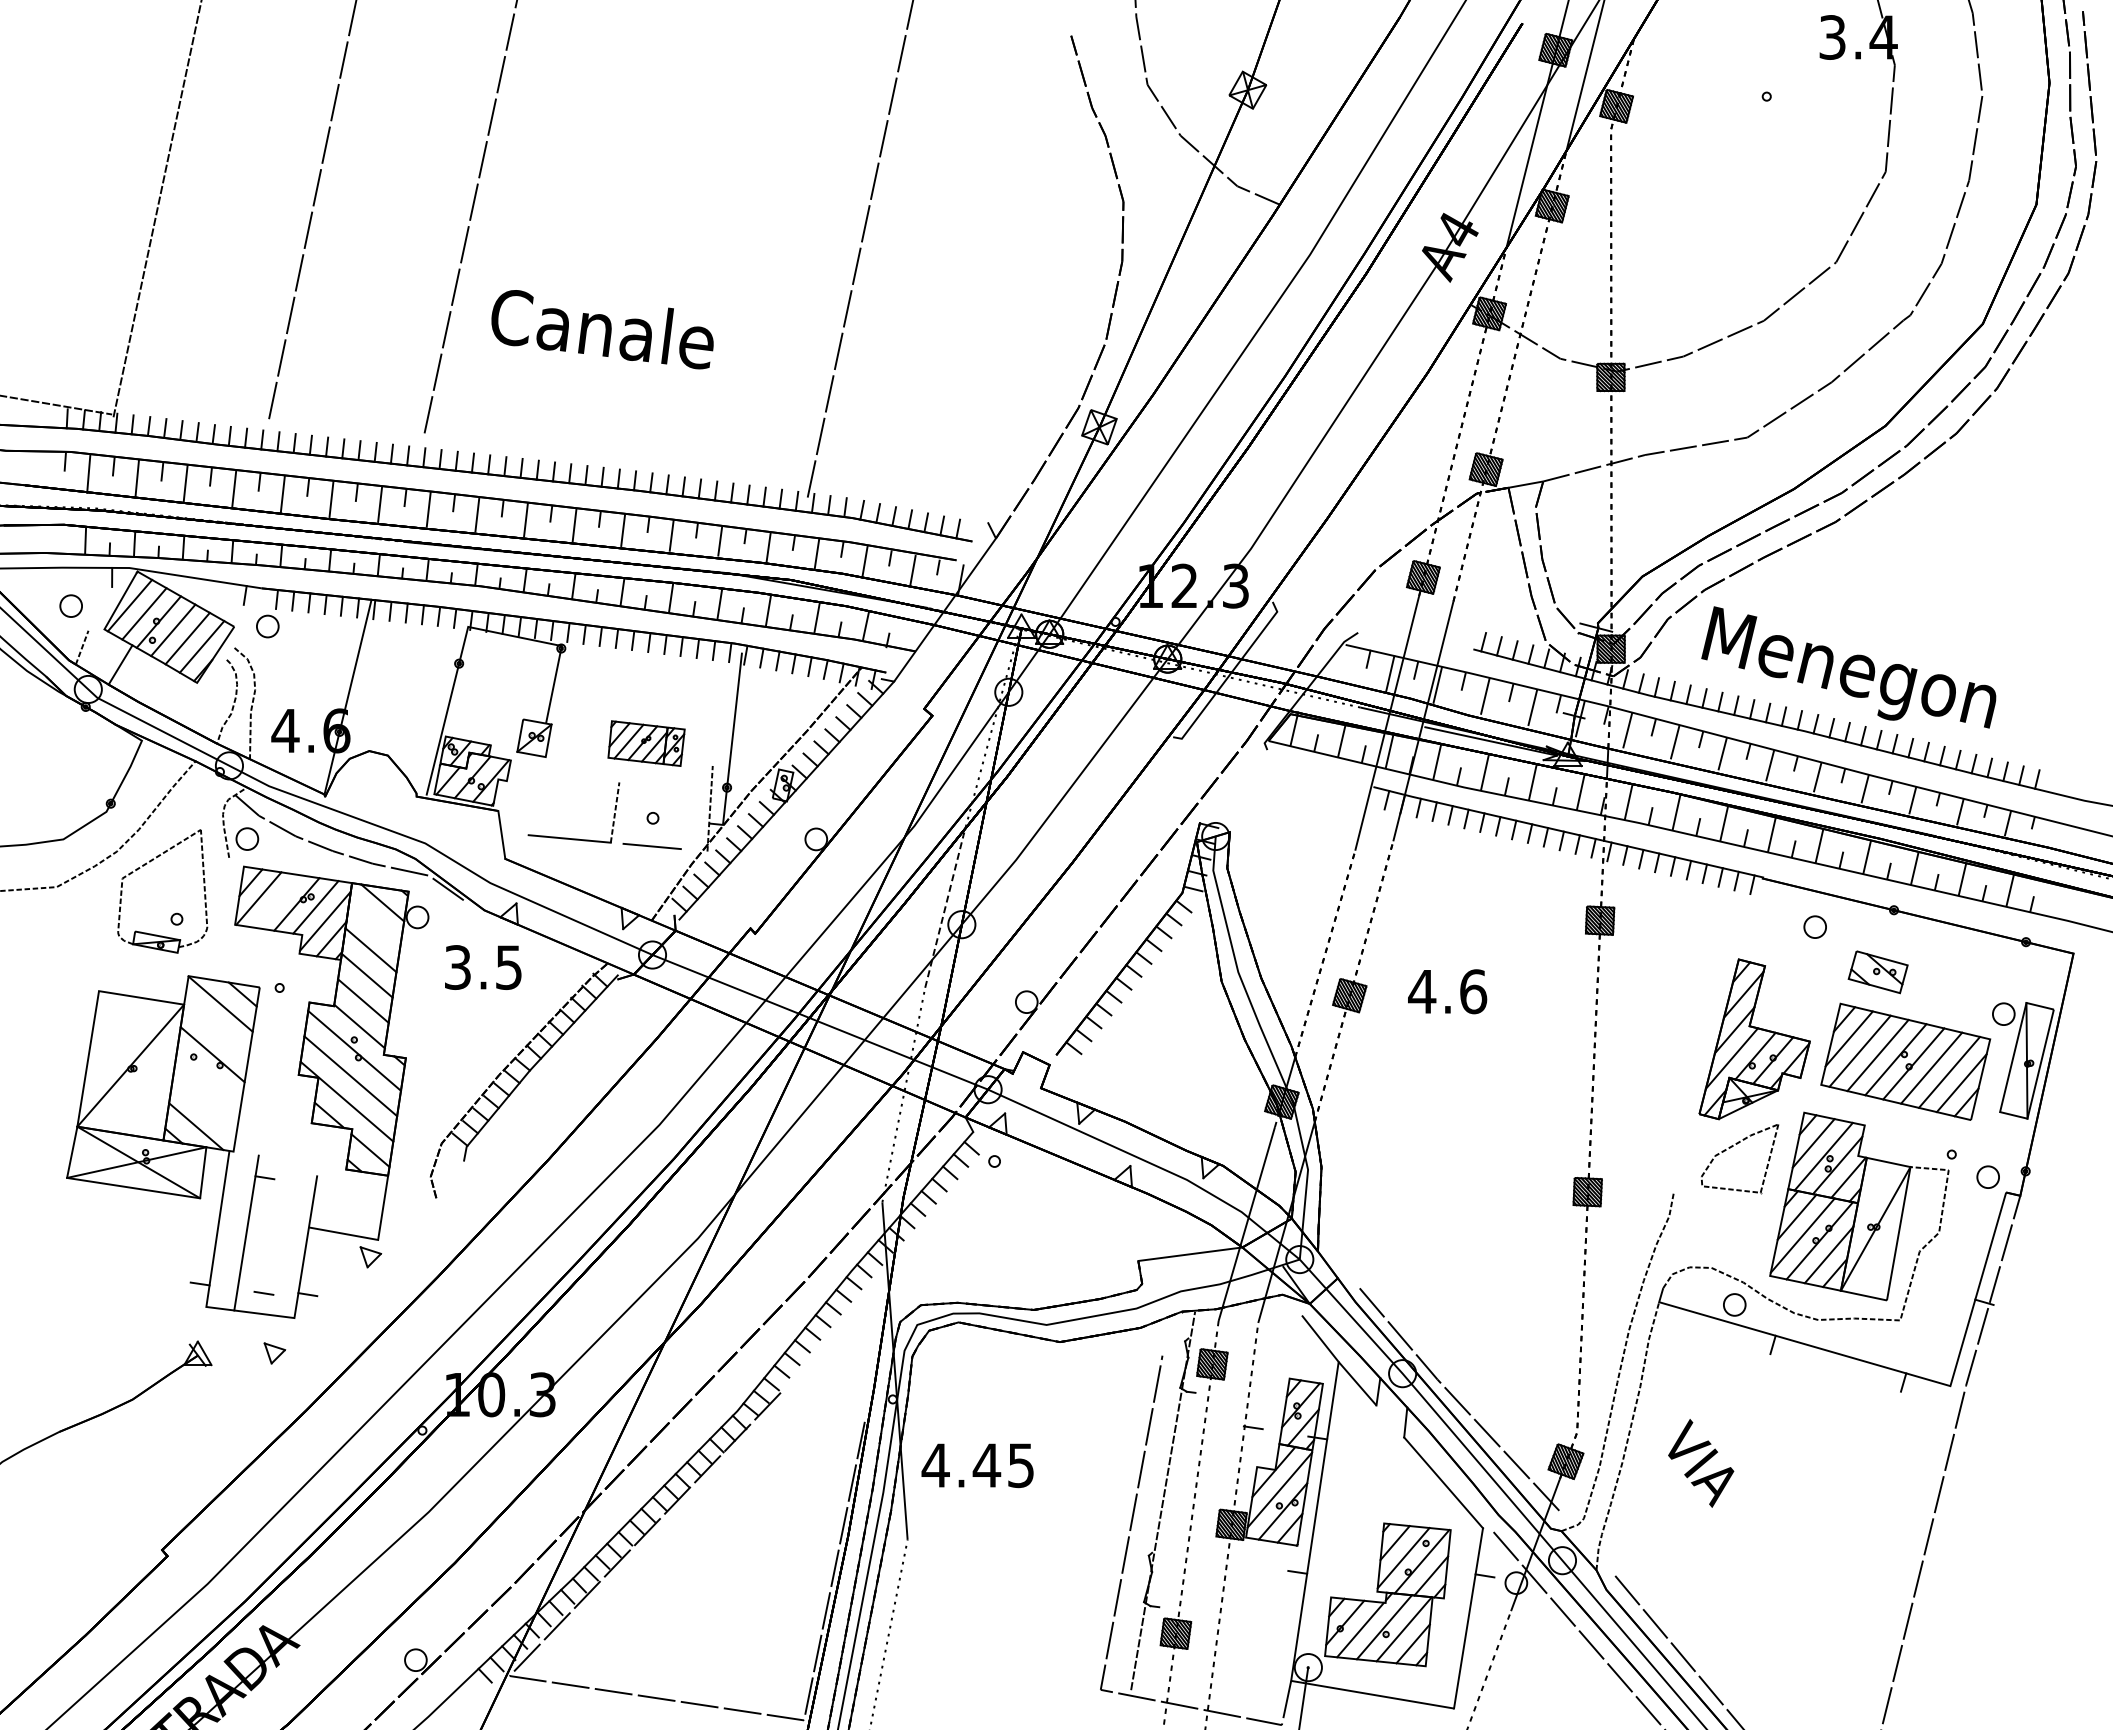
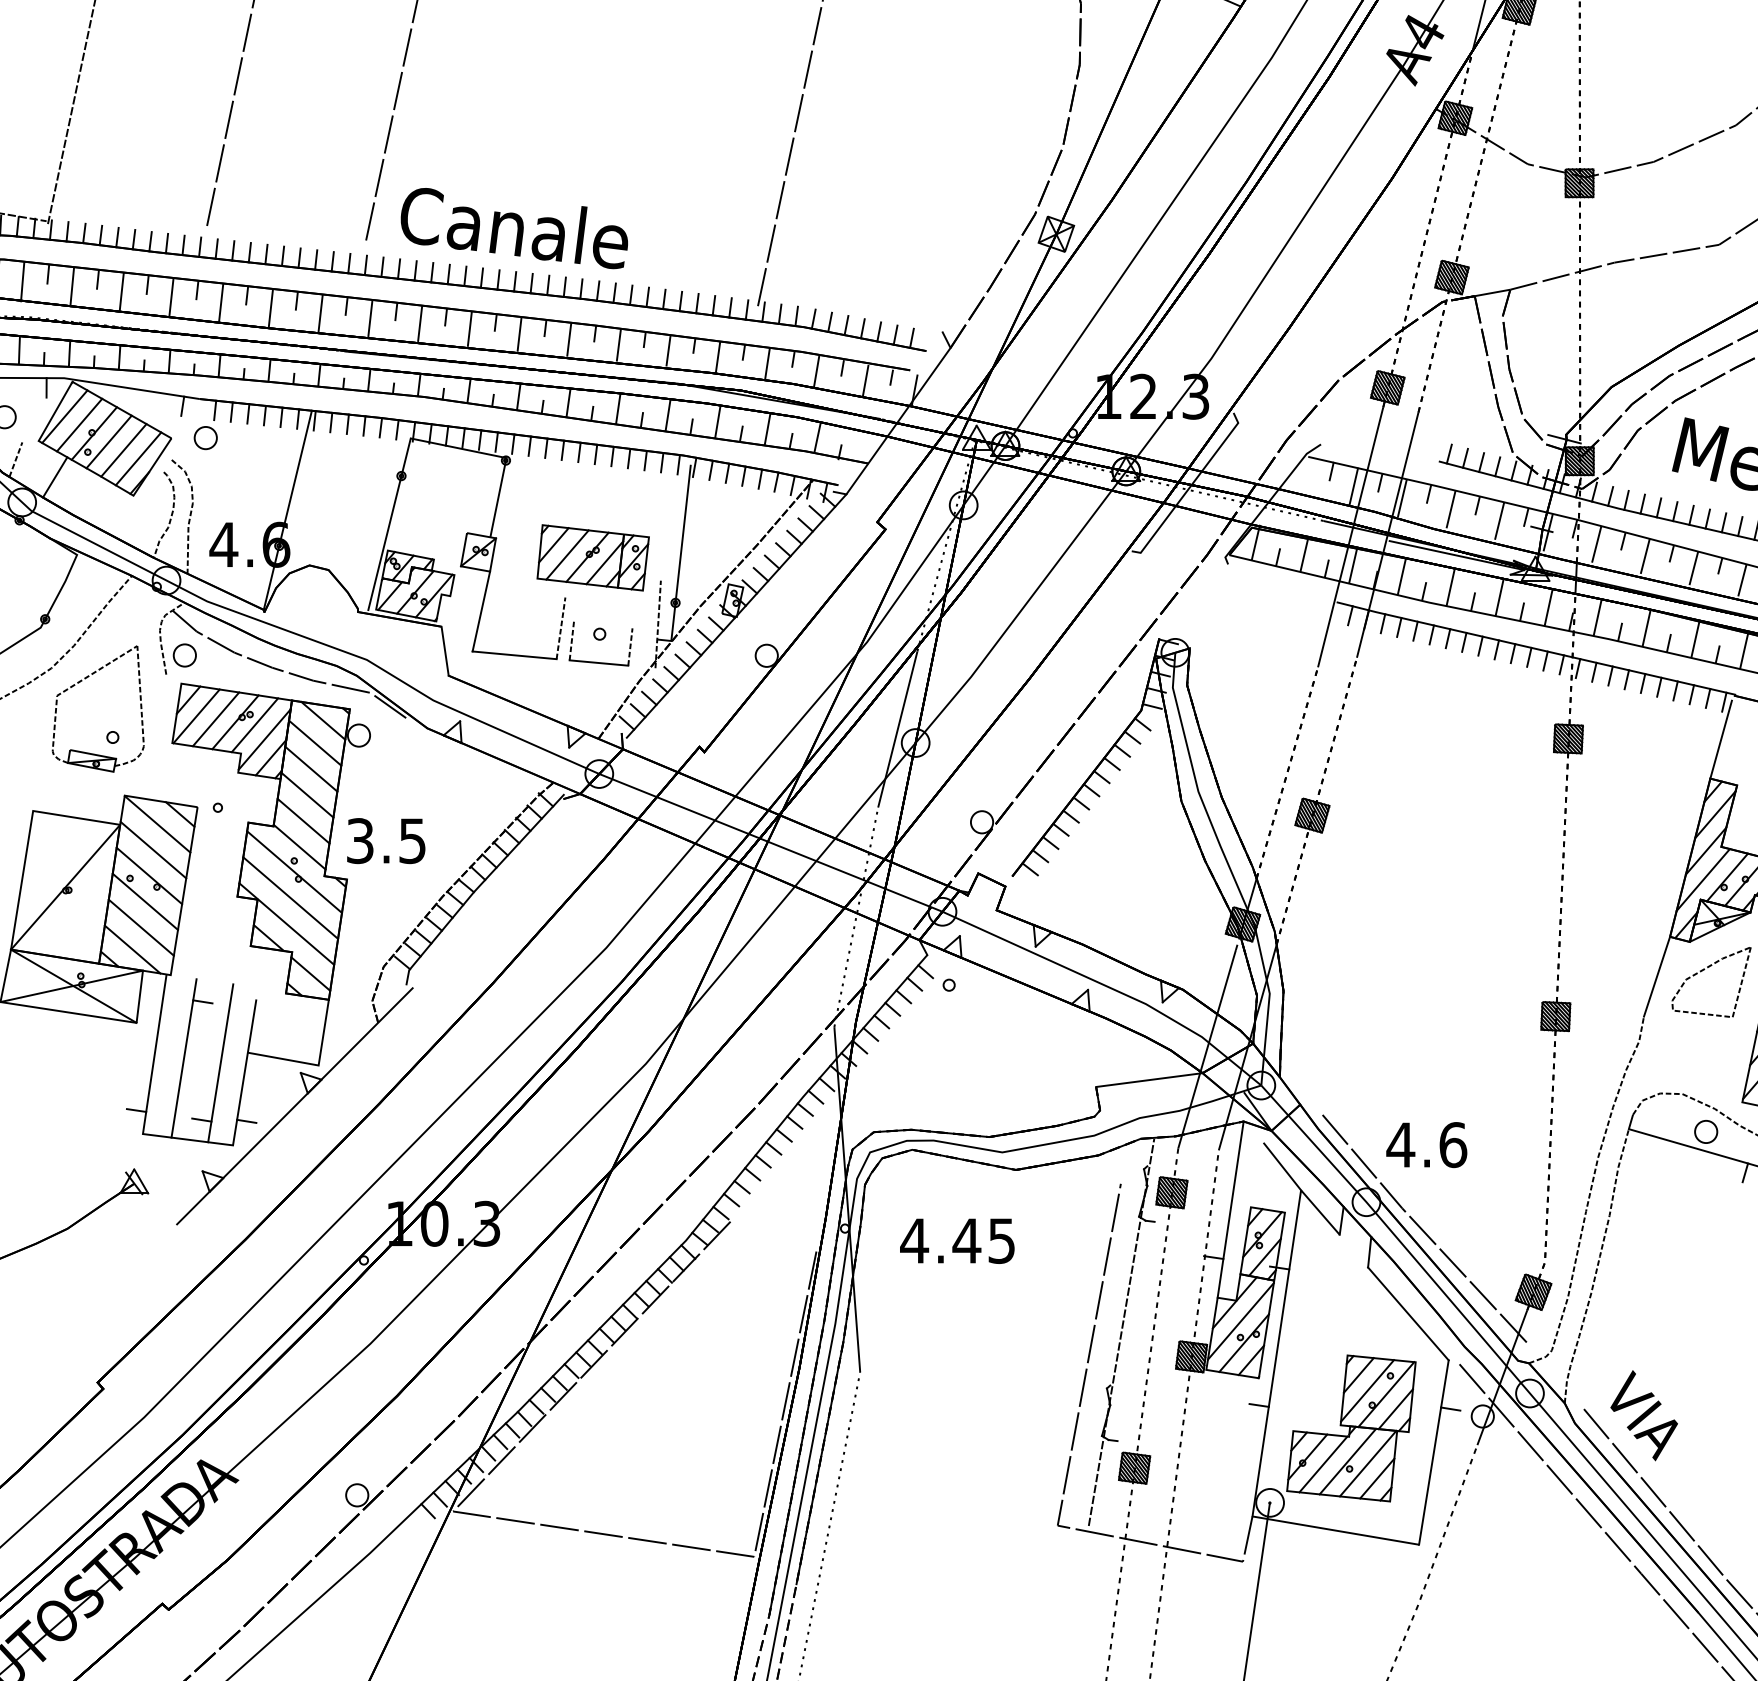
text: (602, 329) -> (514, 228), moved
part: (646, 743) -> (593, 557), size x1.43
line: (536, 796) -> (480, 611), added
line: (625, 824) -> (571, 640), added
line: (682, 830) -> (629, 646), added
line: (277, 901) -> (215, 719), added
line: (944, 911) -> (897, 729), dashed -> solid
line: (1748, 921) -> (1720, 739), added
line: (374, 924) -> (314, 742), added
text: (483, 967) -> (386, 841), moved
text: (1447, 991) -> (1426, 1144), moved
line: (216, 1029) -> (153, 850), added
line: (208, 1079) -> (145, 901), added
line: (204, 1104) -> (141, 926), added
line: (1686, 1153) -> (1656, 977), added
line: (282, 1237) -> (220, 1062), added
line: (354, 1279) -> (294, 1105), added
line: (1269, 1380) -> (1230, 1209), added
text: (1701, 1463) -> (1644, 1415), moved
text: (977, 1465) -> (957, 1240), moved

